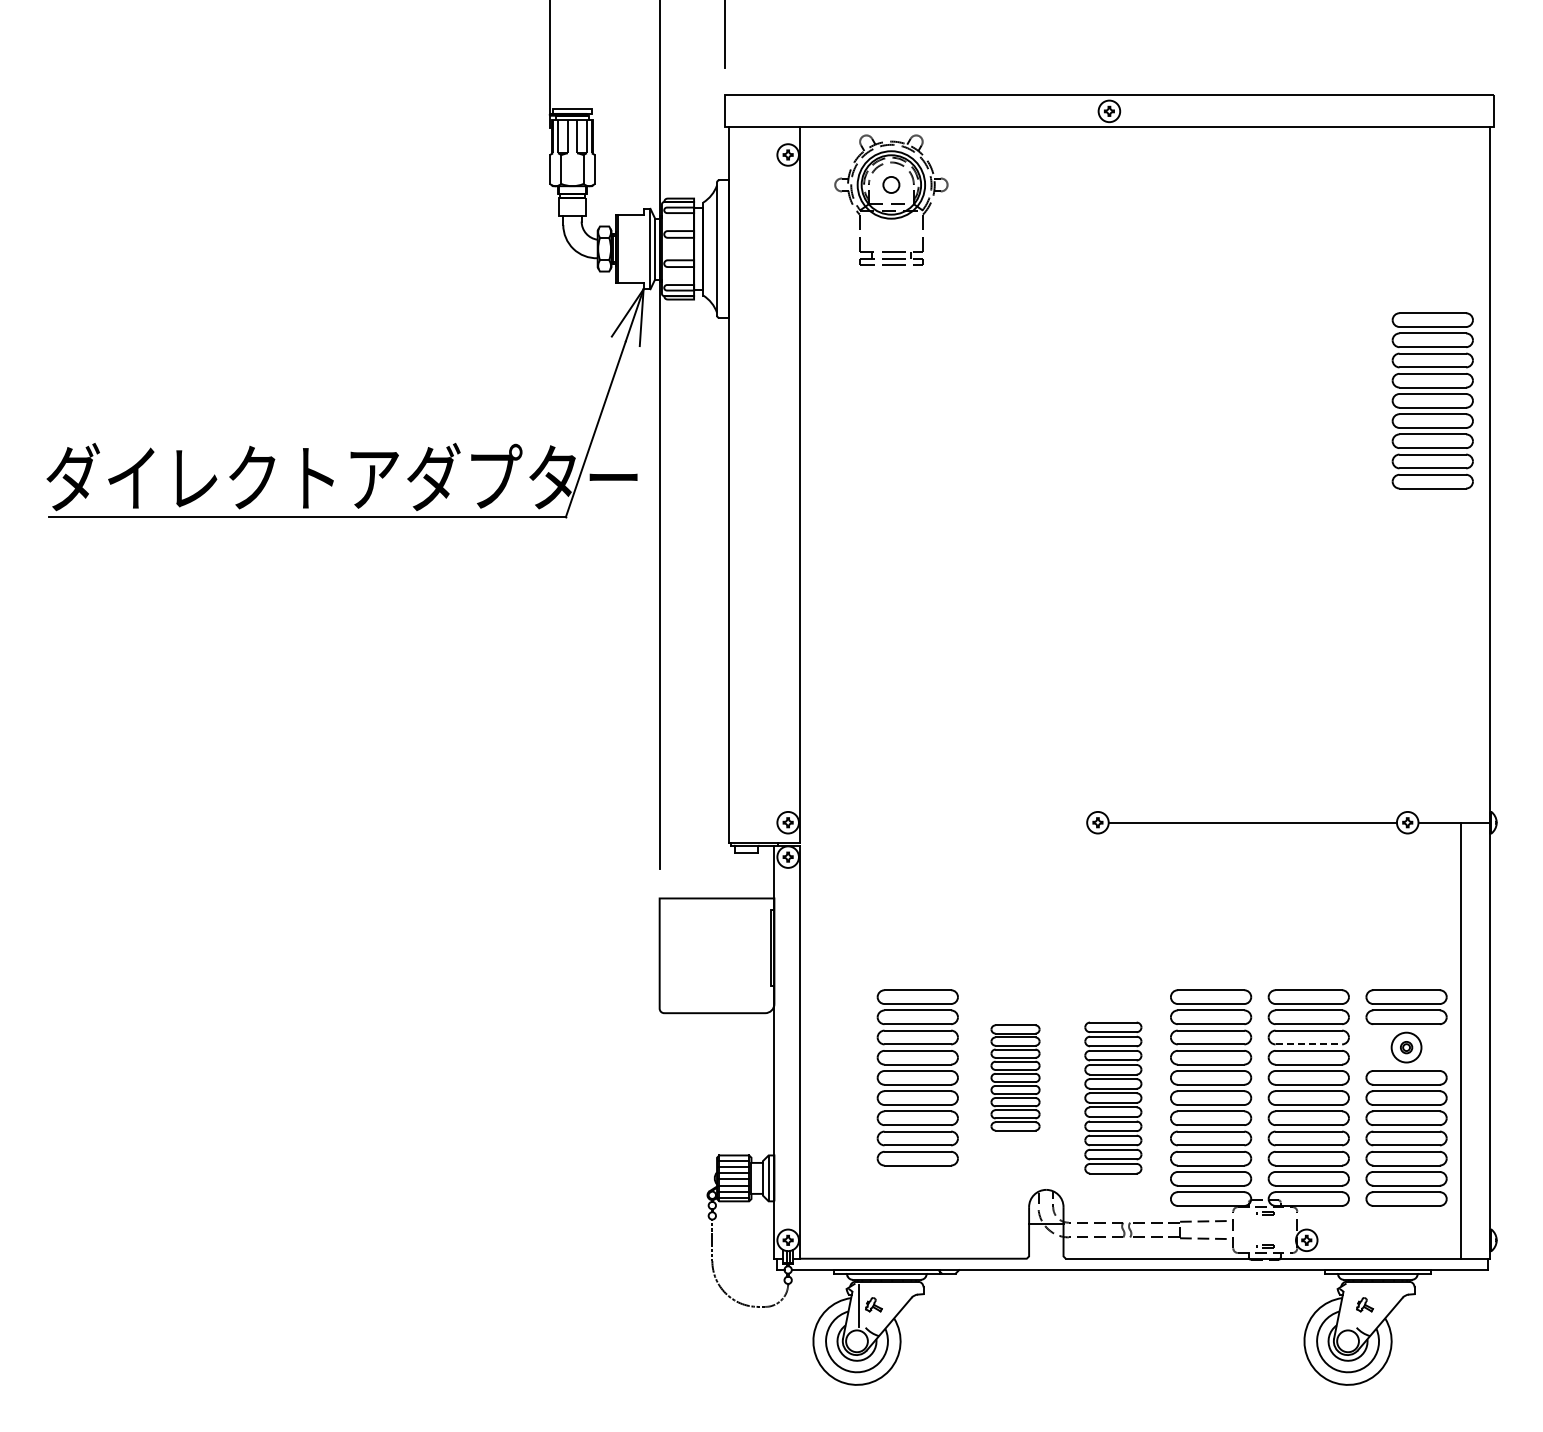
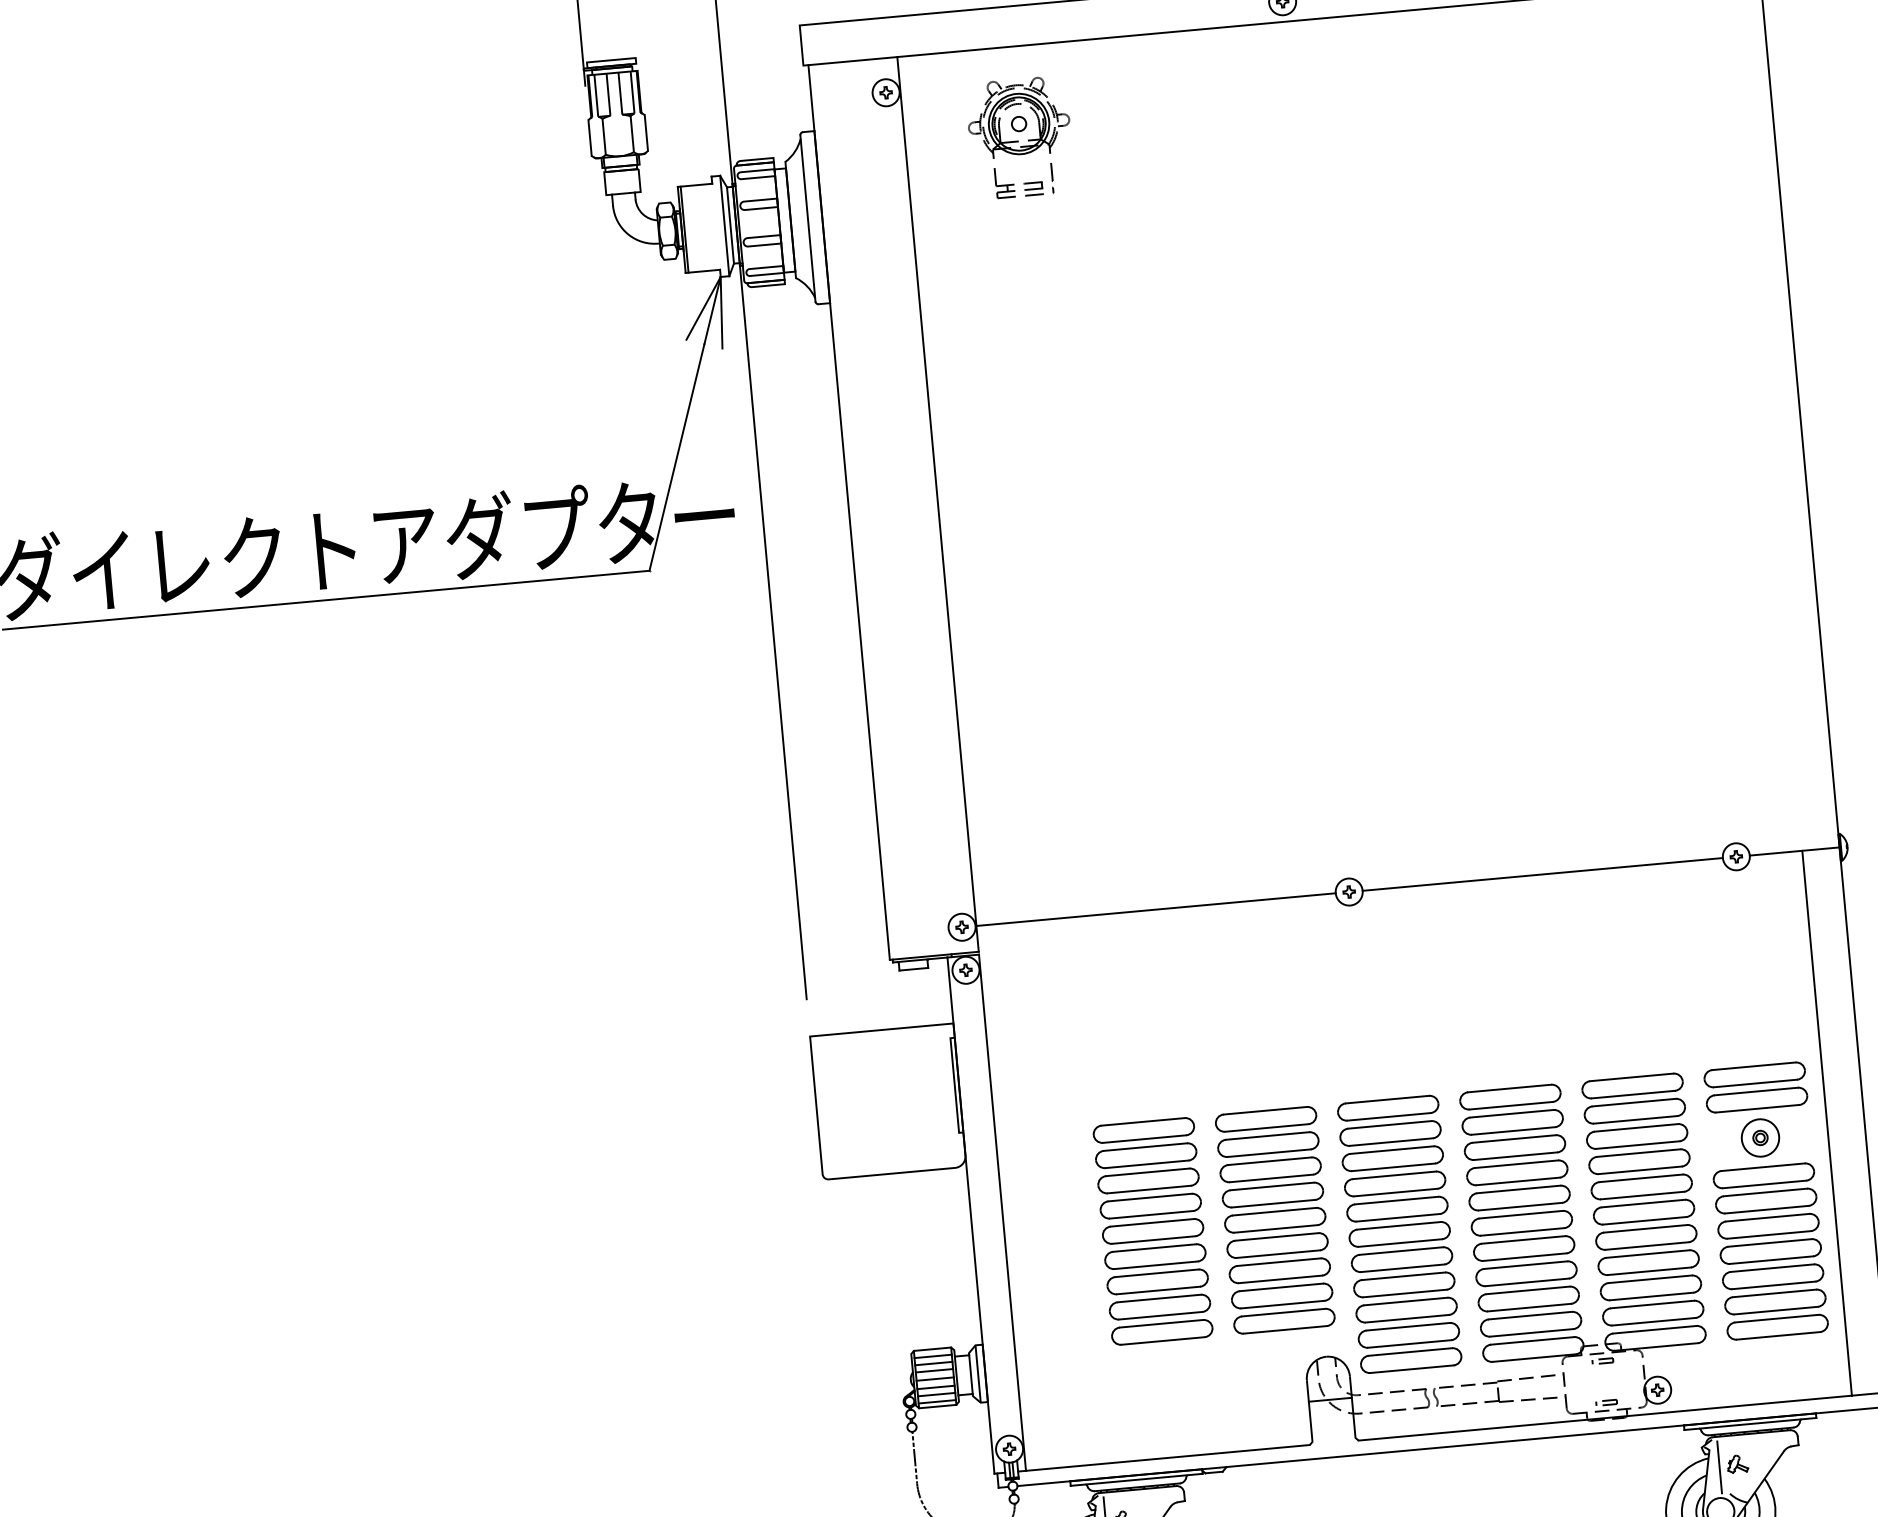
part: (891, 200) -> (1020, 137), size x0.71
part: (1432, 400) -> (1719, 326), removed
line: (943, 822) -> (1156, 909), added
line: (1309, 1044) -> (1638, 1145), dashed -> solid
part: (1015, 1077) -> (1275, 1219), size x1.67
part: (1113, 1097) -> (1399, 1233), size x1.43
line: (1350, 1305) -> (1719, 1466), added

